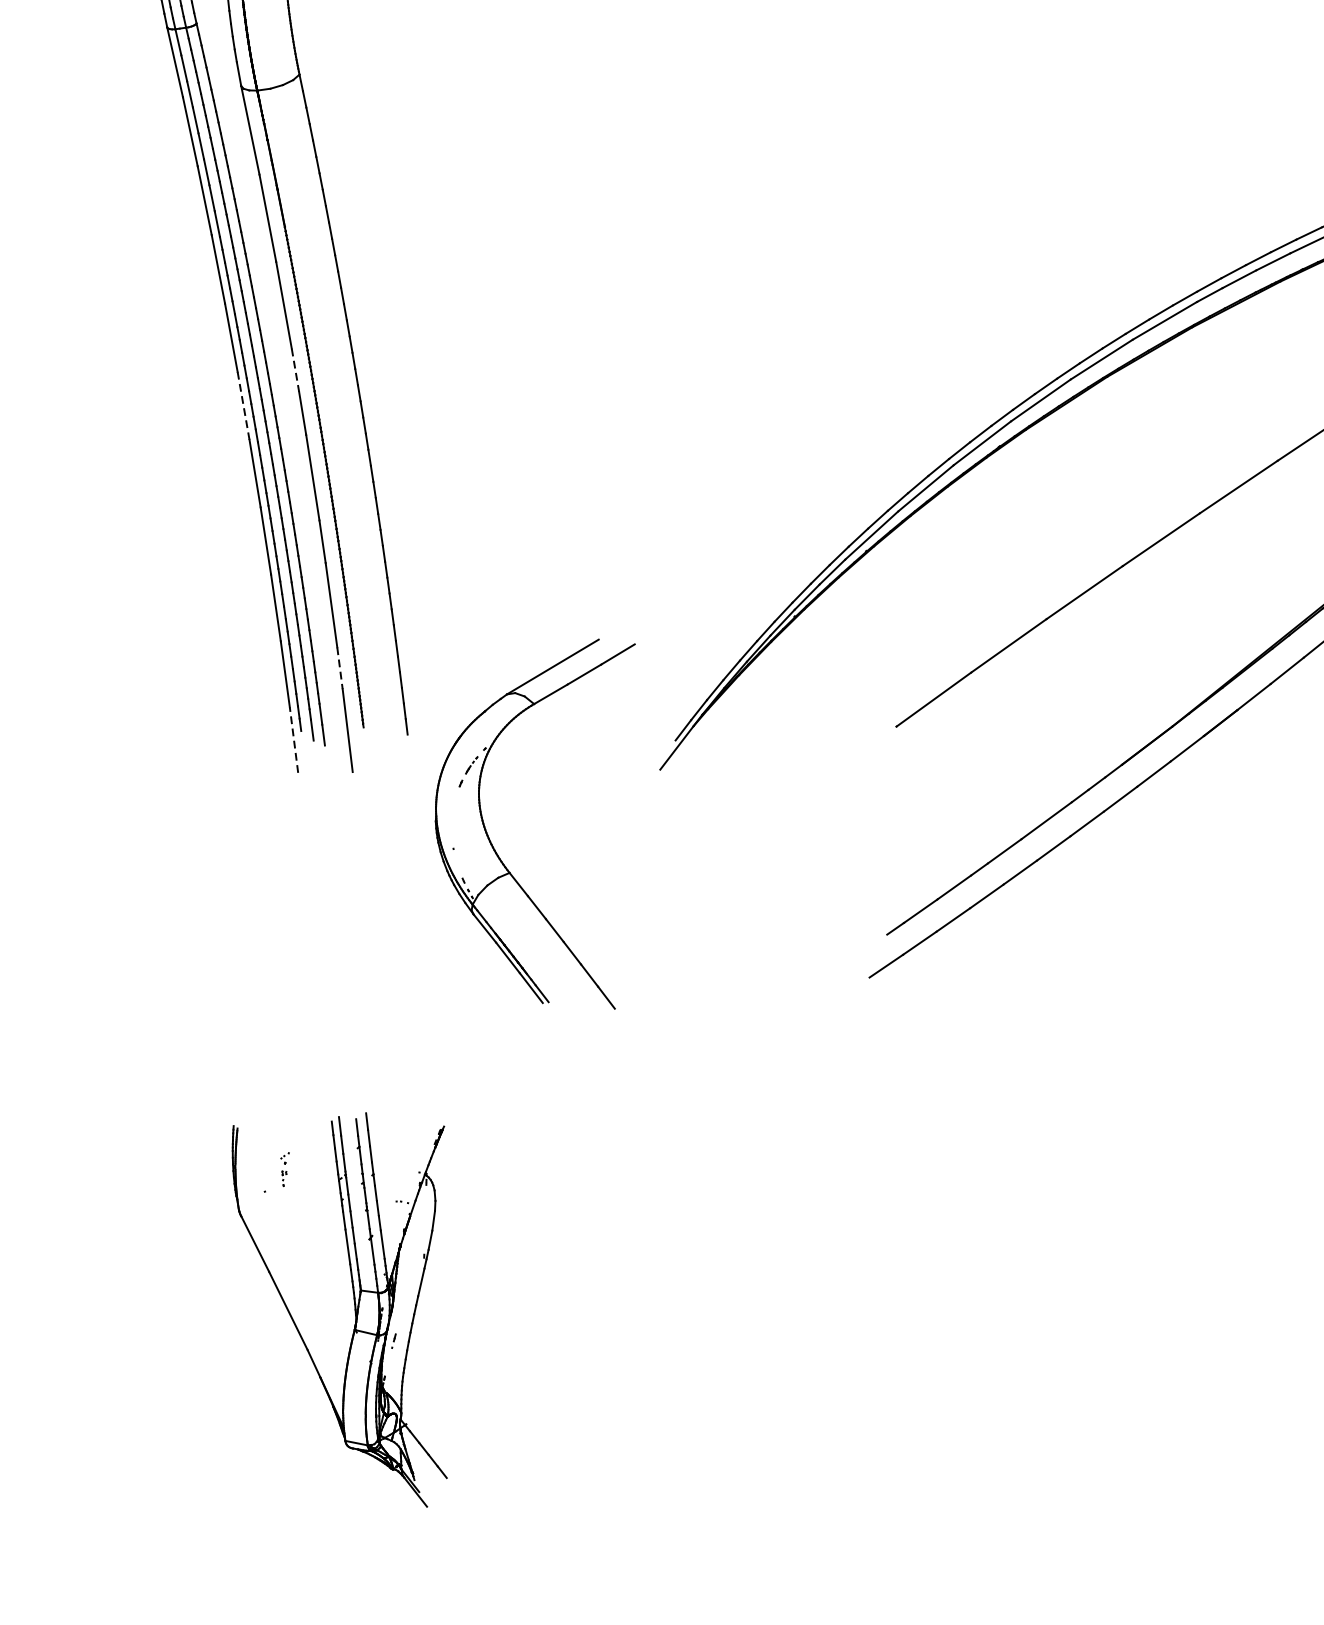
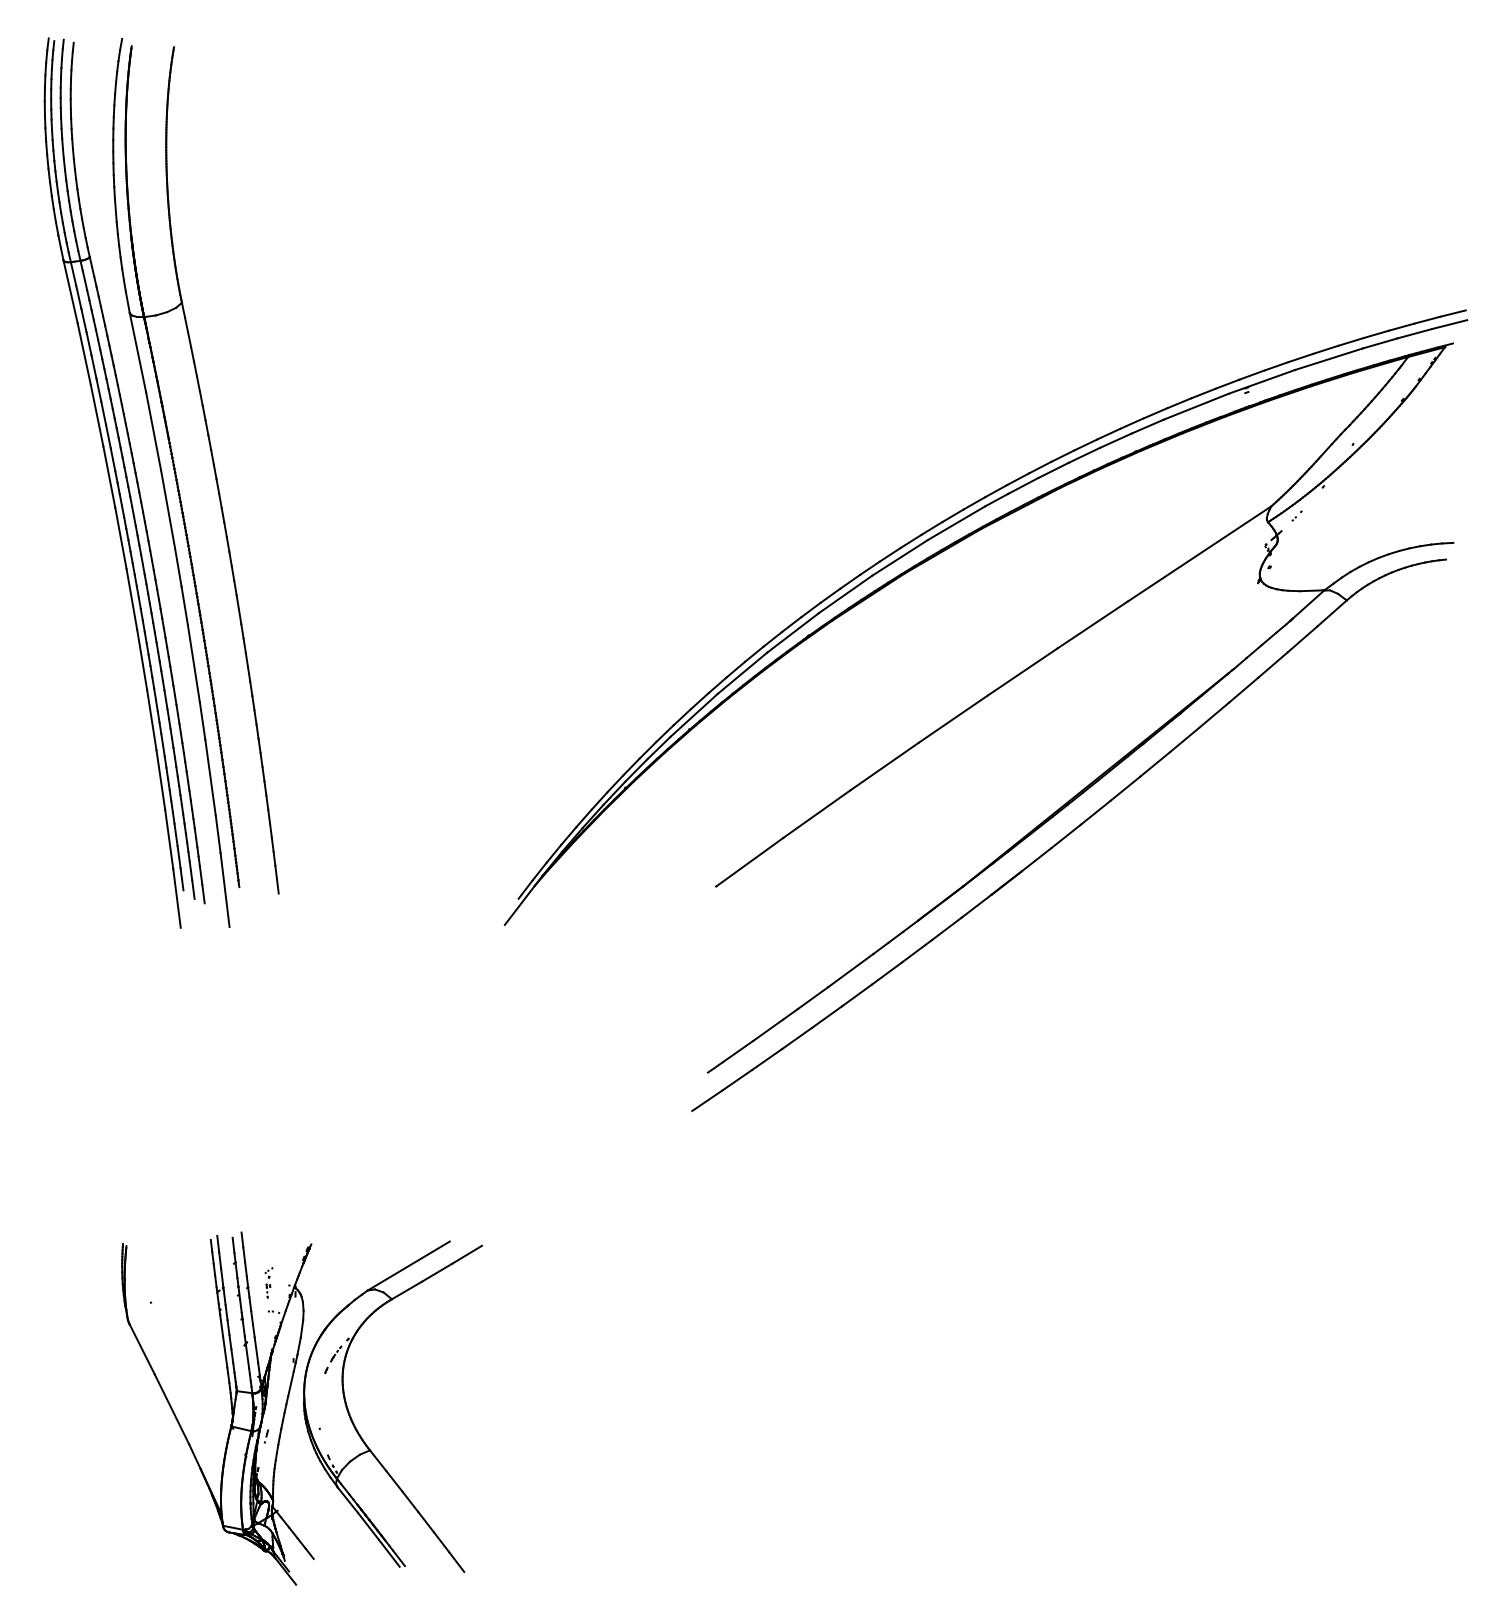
line: (295, 370) -> (178, 567), dashed -> solid
line: (243, 406) -> (131, 599), dashed -> solid
line: (340, 668) -> (218, 834), dashed -> solid
line: (294, 740) -> (177, 898), dashed -> solid
part: (493, 845) -> (355, 1425), moved
part: (284, 1169) -> (268, 1282), moved

